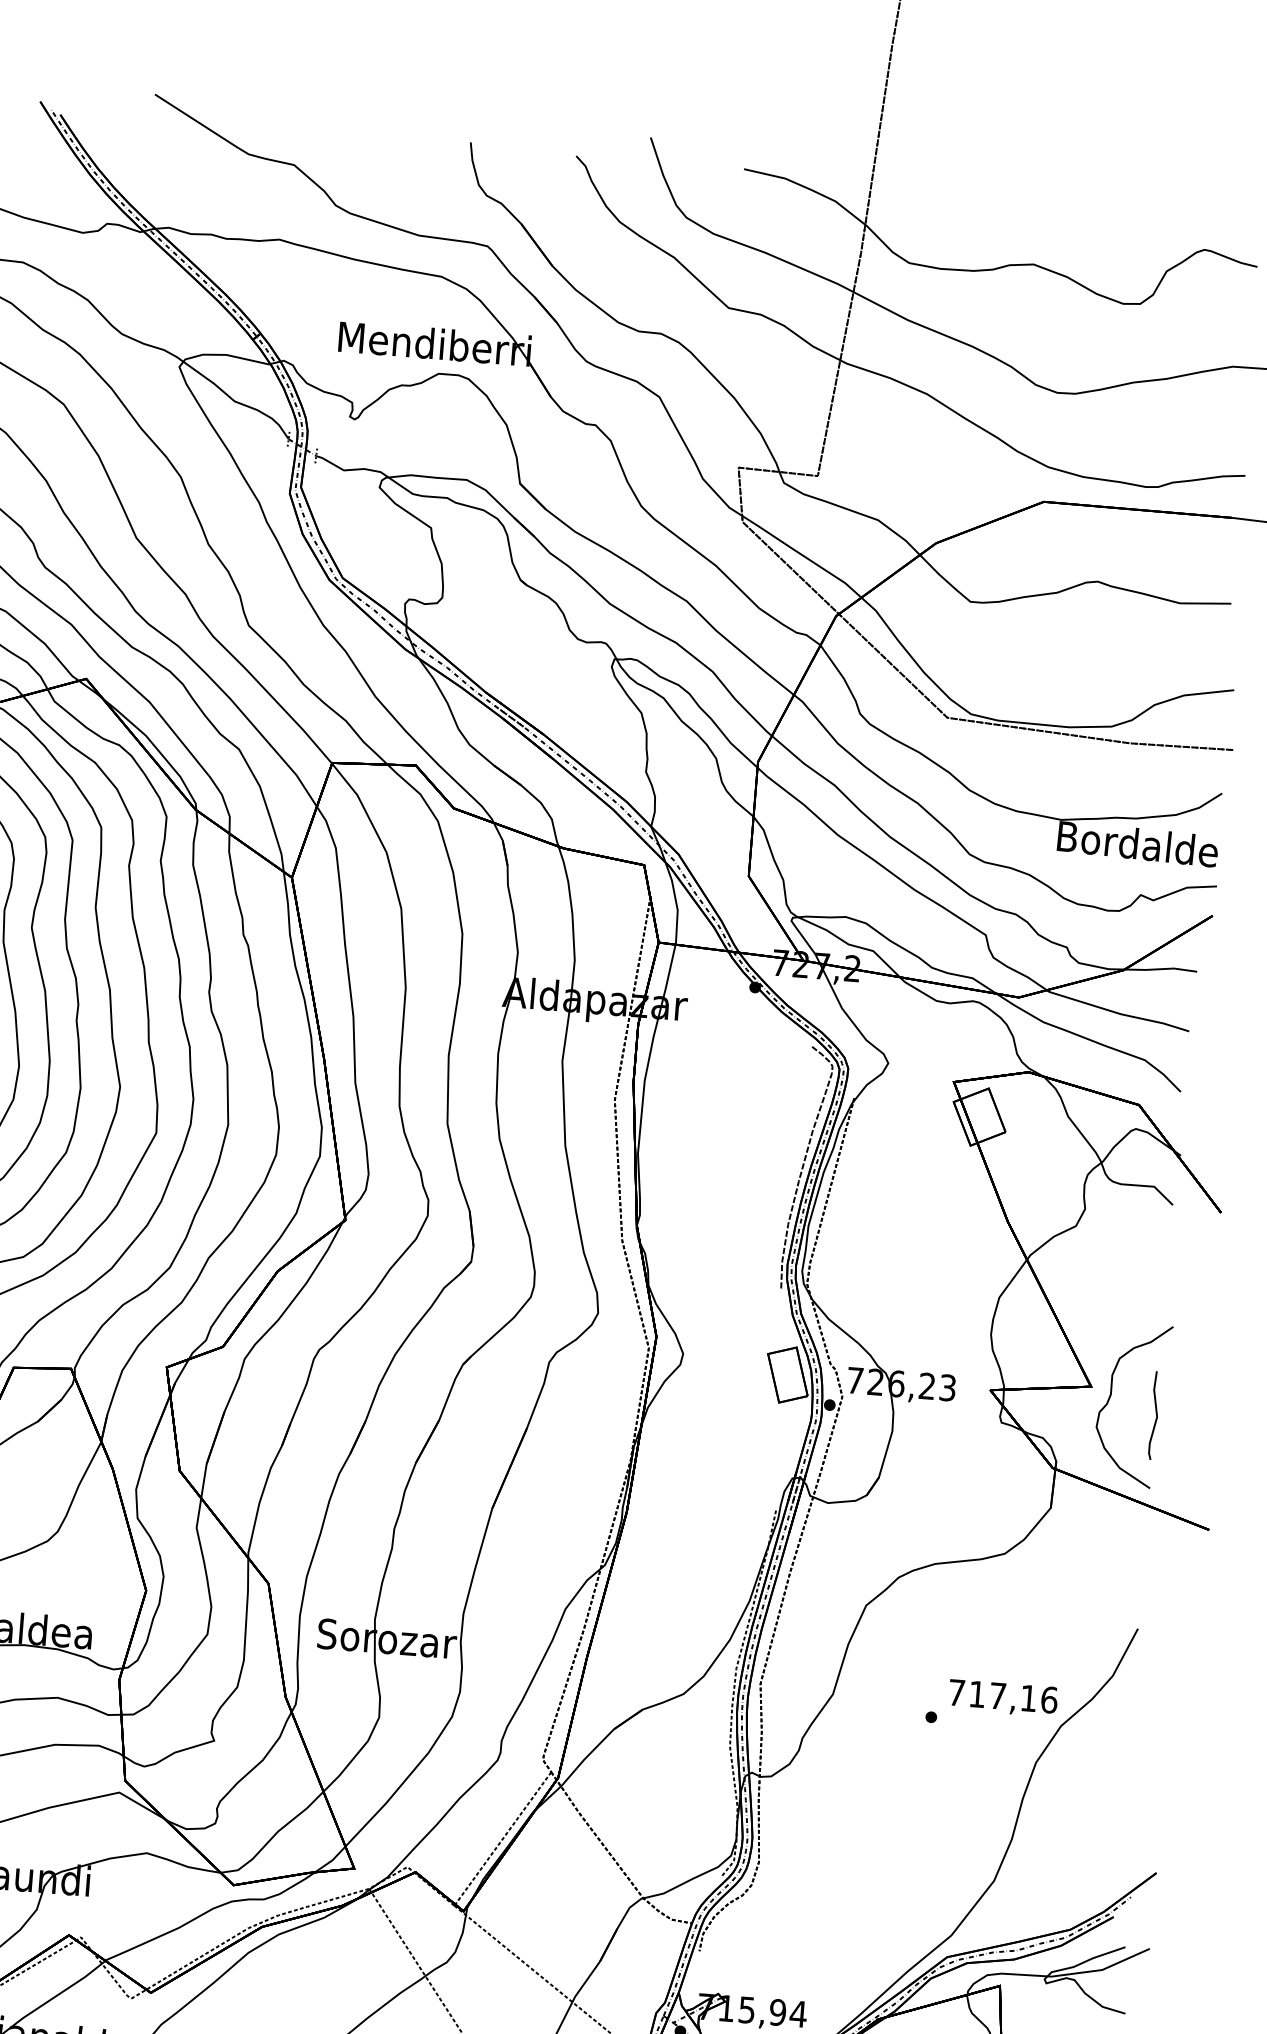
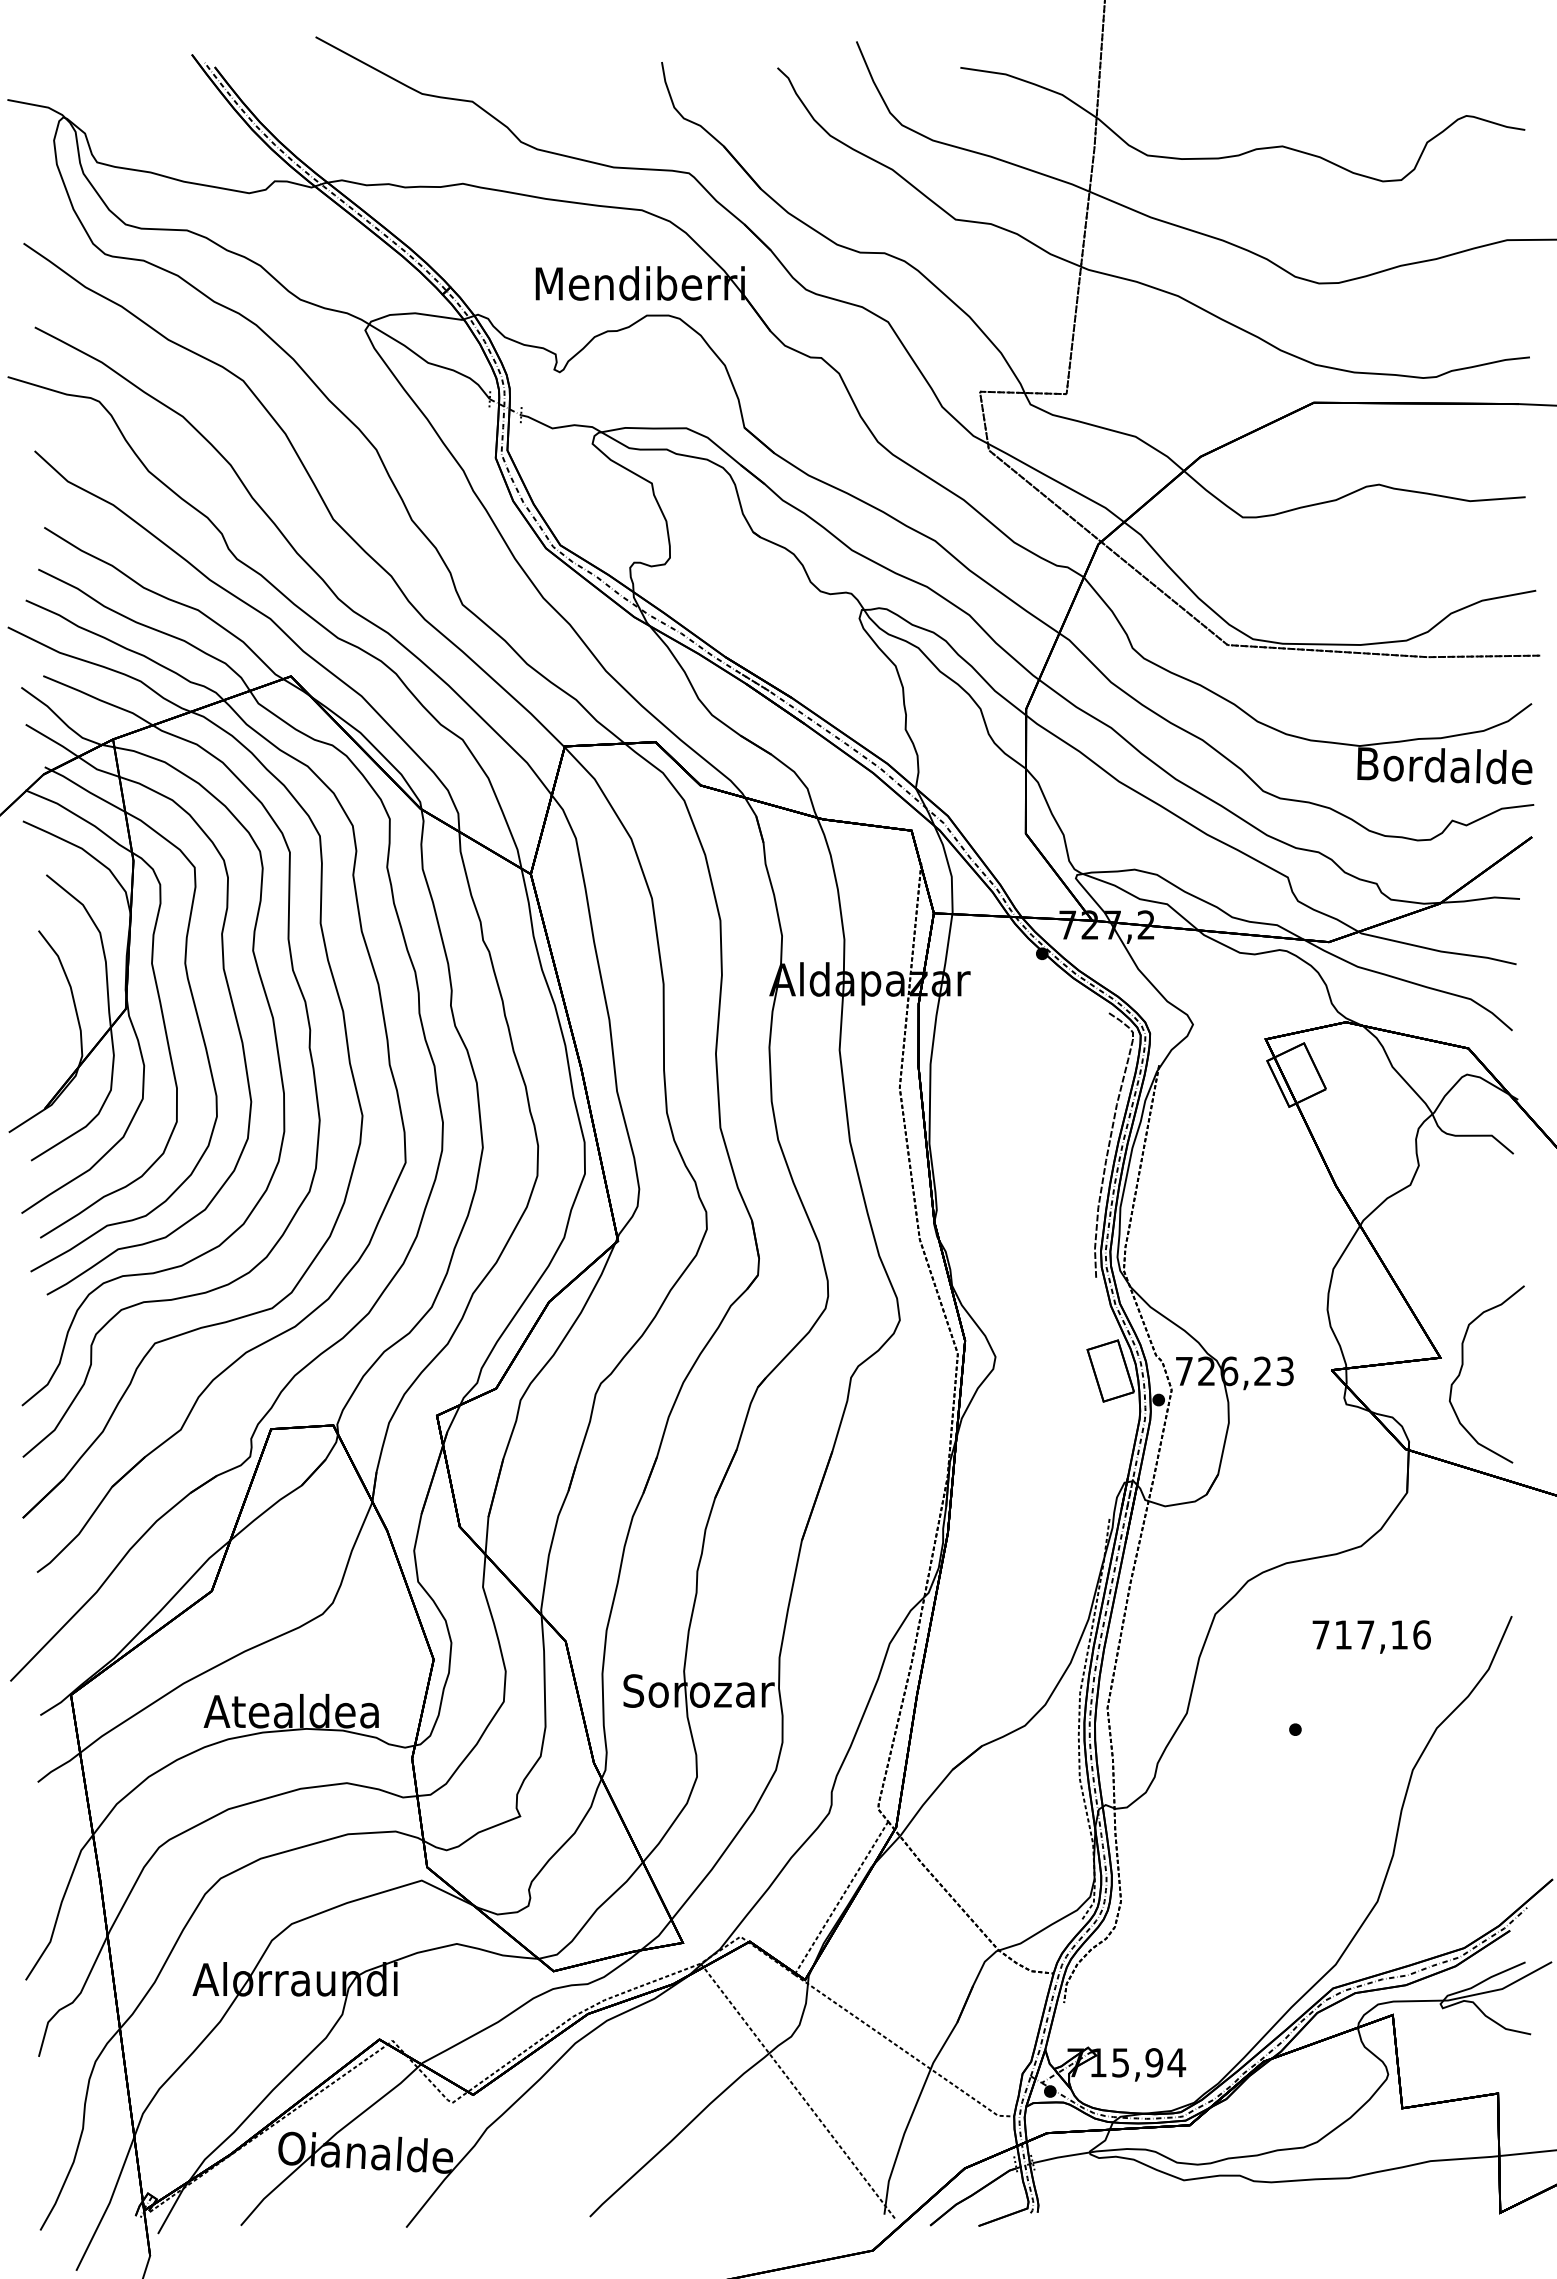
curve: (1156, 1415) -> (1513, 1383), removed
text: (1003, 1697) -> (1371, 1636), moved

